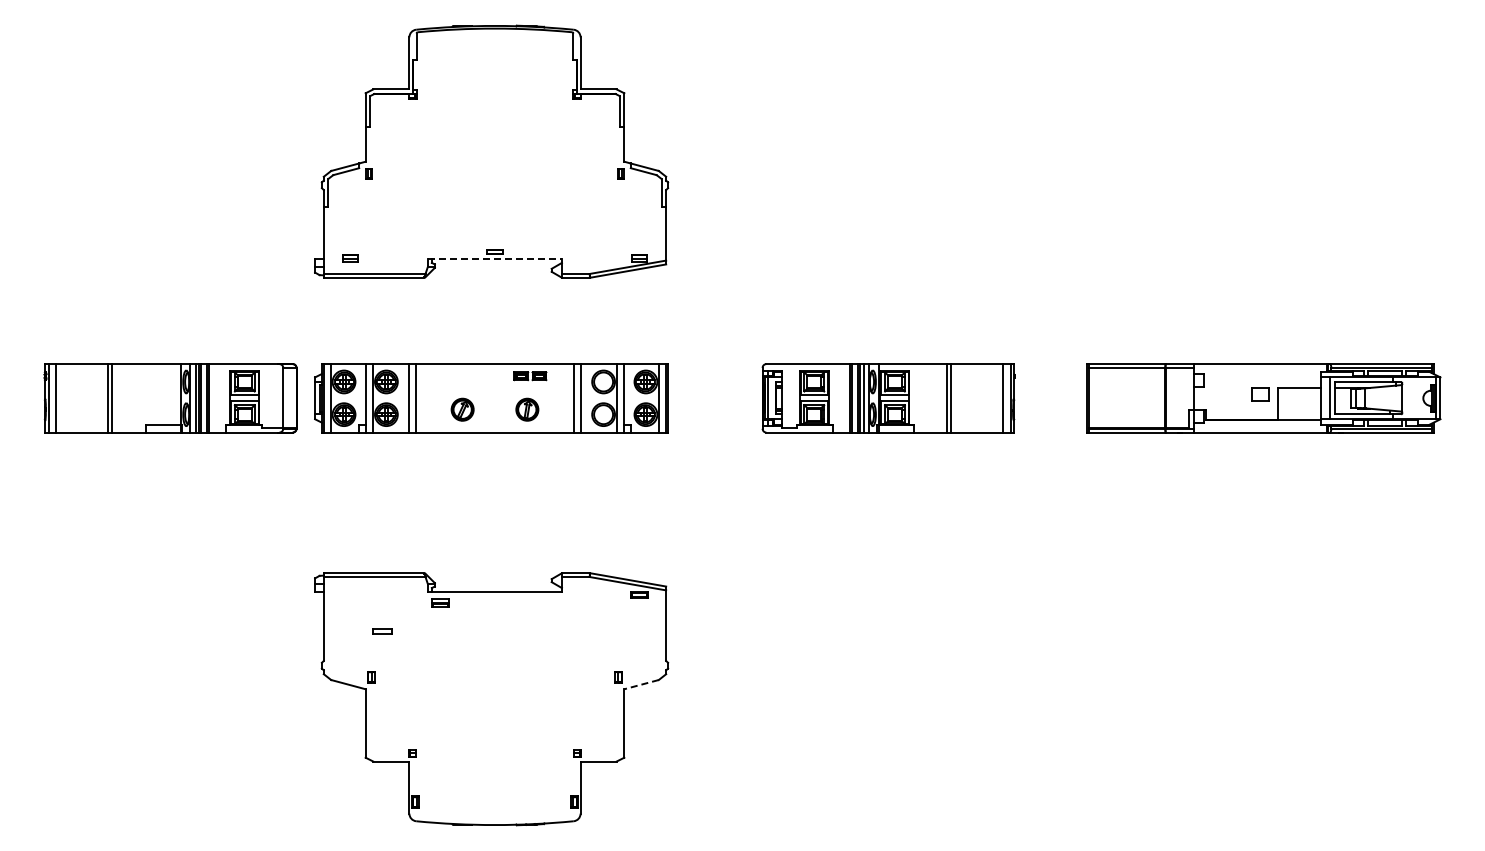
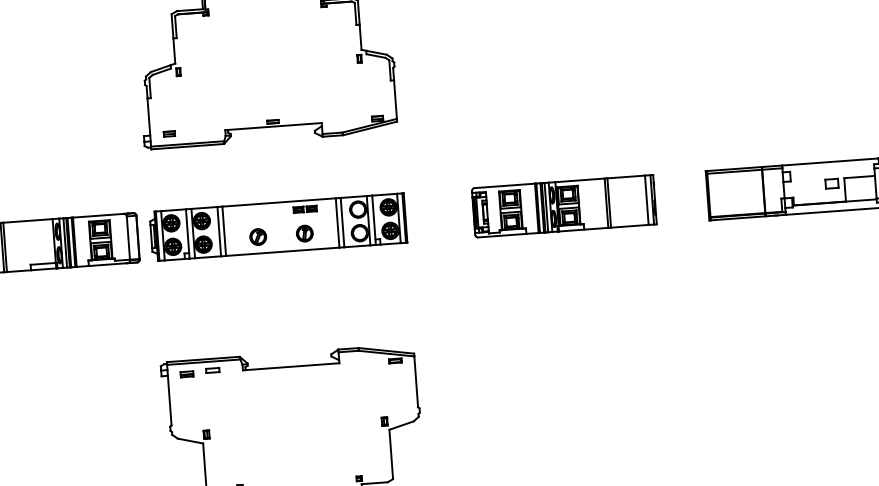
line: (495, 258) -> (273, 126), dashed -> solid
part: (440, 602) -> (187, 373), moved
part: (382, 631) -> (212, 370), moved
line: (641, 684) -> (401, 425), dashed -> solid

